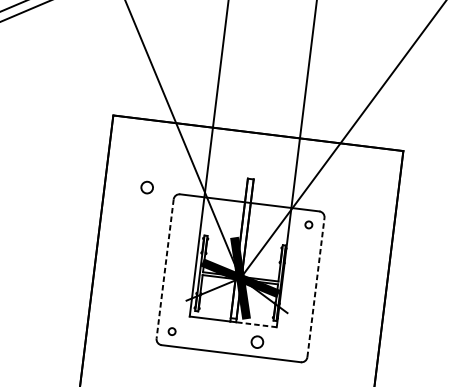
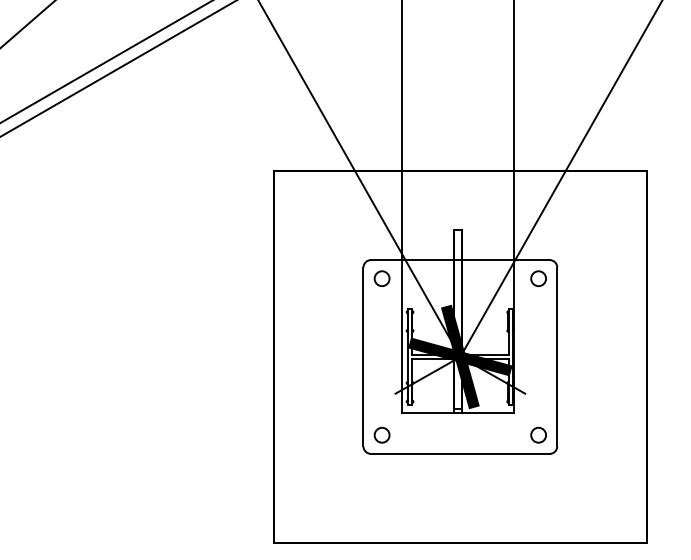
circle: (146, 187) -> (381, 278), moved
circle: (308, 224) -> (538, 278), size x1.67
line: (165, 269) -> (363, 357), dashed -> solid
line: (316, 287) -> (557, 356), dashed -> solid
line: (256, 324) -> (487, 413), dashed -> solid
circle: (171, 331) -> (381, 434), size x1.67
circle: (257, 341) -> (538, 434), moved

